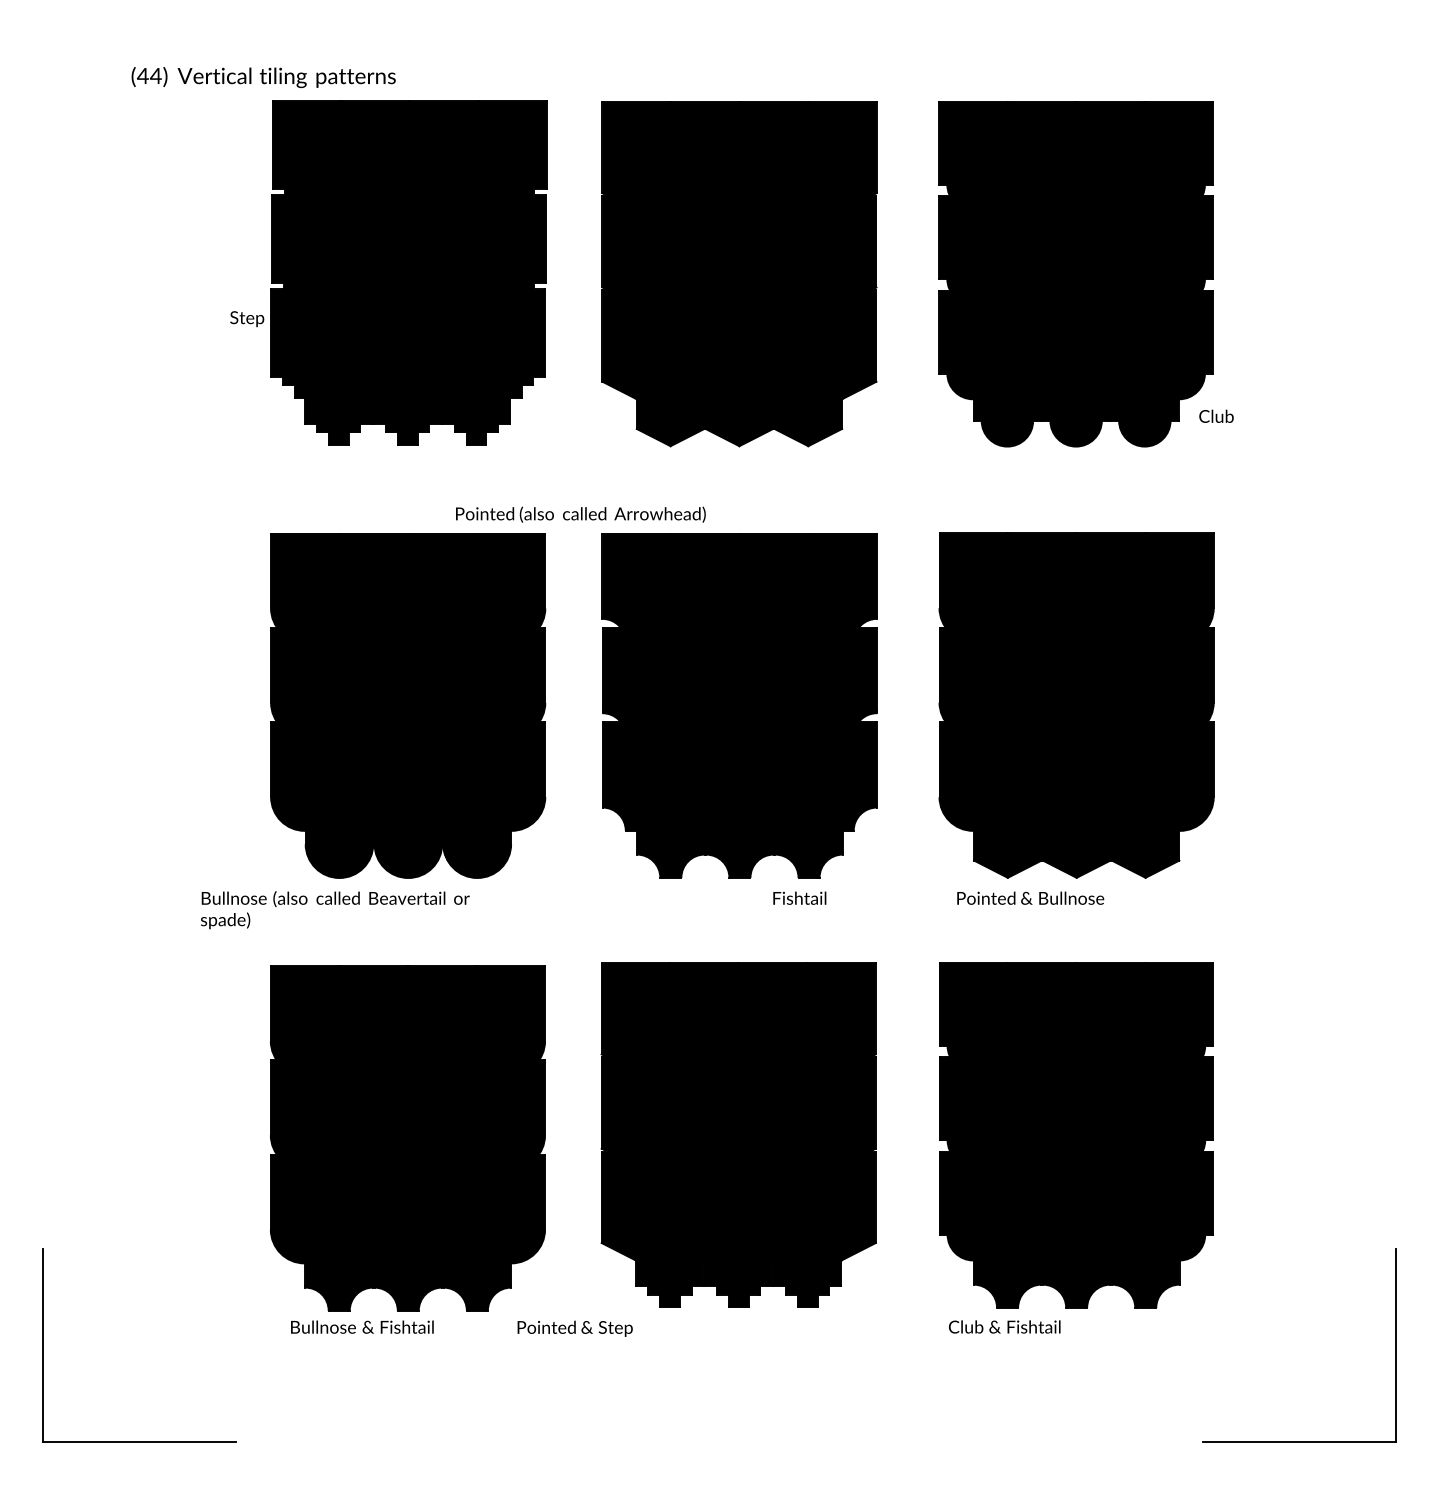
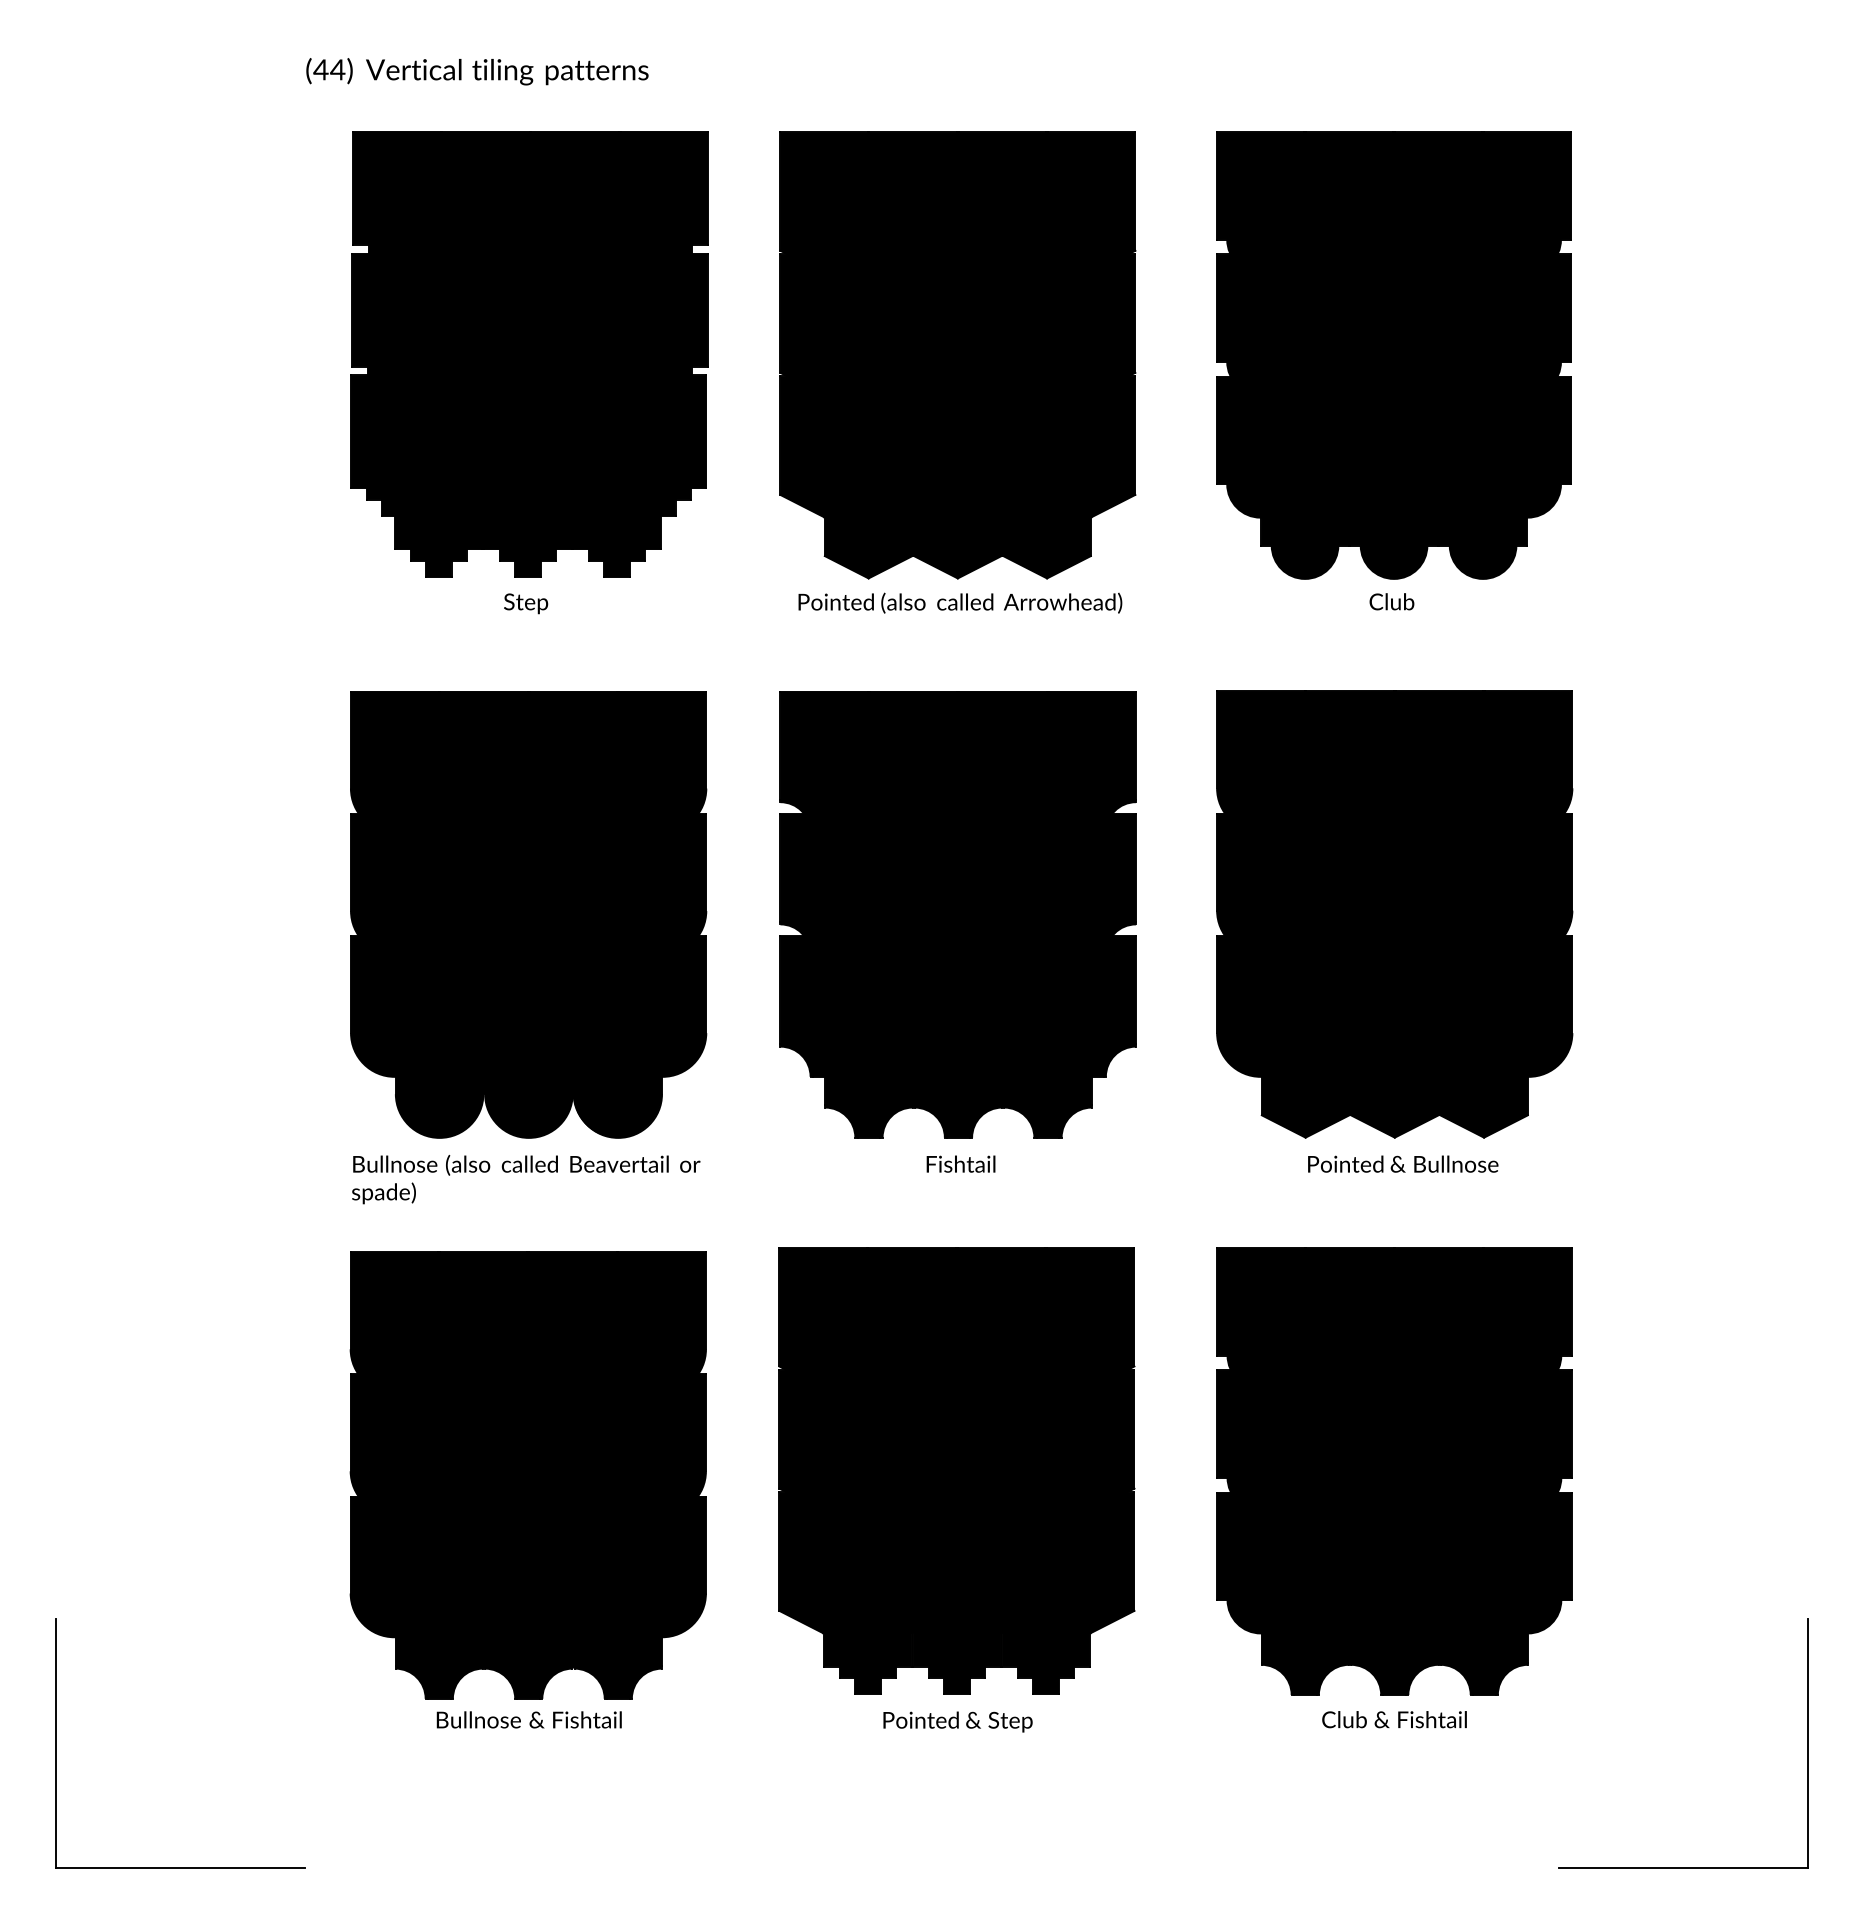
text: (263, 77) -> (477, 71), moved
text: (247, 318) -> (526, 603), moved
text: (1216, 416) -> (1391, 601), moved
text: (580, 514) -> (960, 602), moved
text: (799, 897) -> (960, 1163), moved
text: (1030, 897) -> (1403, 1163), moved
text: (335, 910) -> (526, 1179), moved
text: (361, 1326) -> (528, 1719), moved
text: (1004, 1326) -> (1394, 1719), moved
text: (574, 1328) -> (957, 1721), moved

